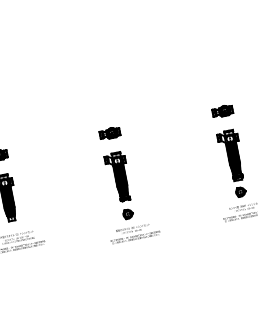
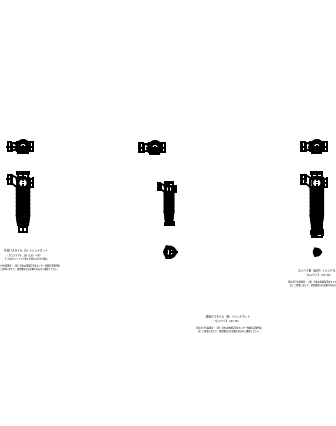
part: (109, 133) -> (151, 147), moved
part: (117, 177) -> (166, 203), size x0.7
part: (241, 191) -> (317, 251), size x0.6
text: (134, 233) -> (228, 323), moved

